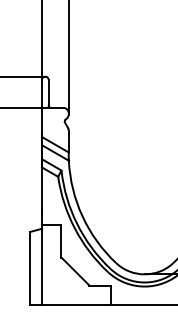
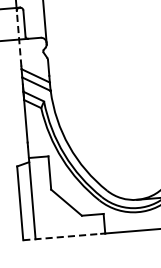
line: (42, 106) -> (19, 38), solid -> dashed
line: (68, 304) -> (62, 236), solid -> dashed

